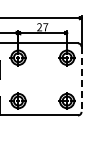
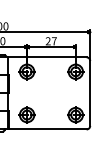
line: (81, 79) -> (90, 93), dashed -> solid

